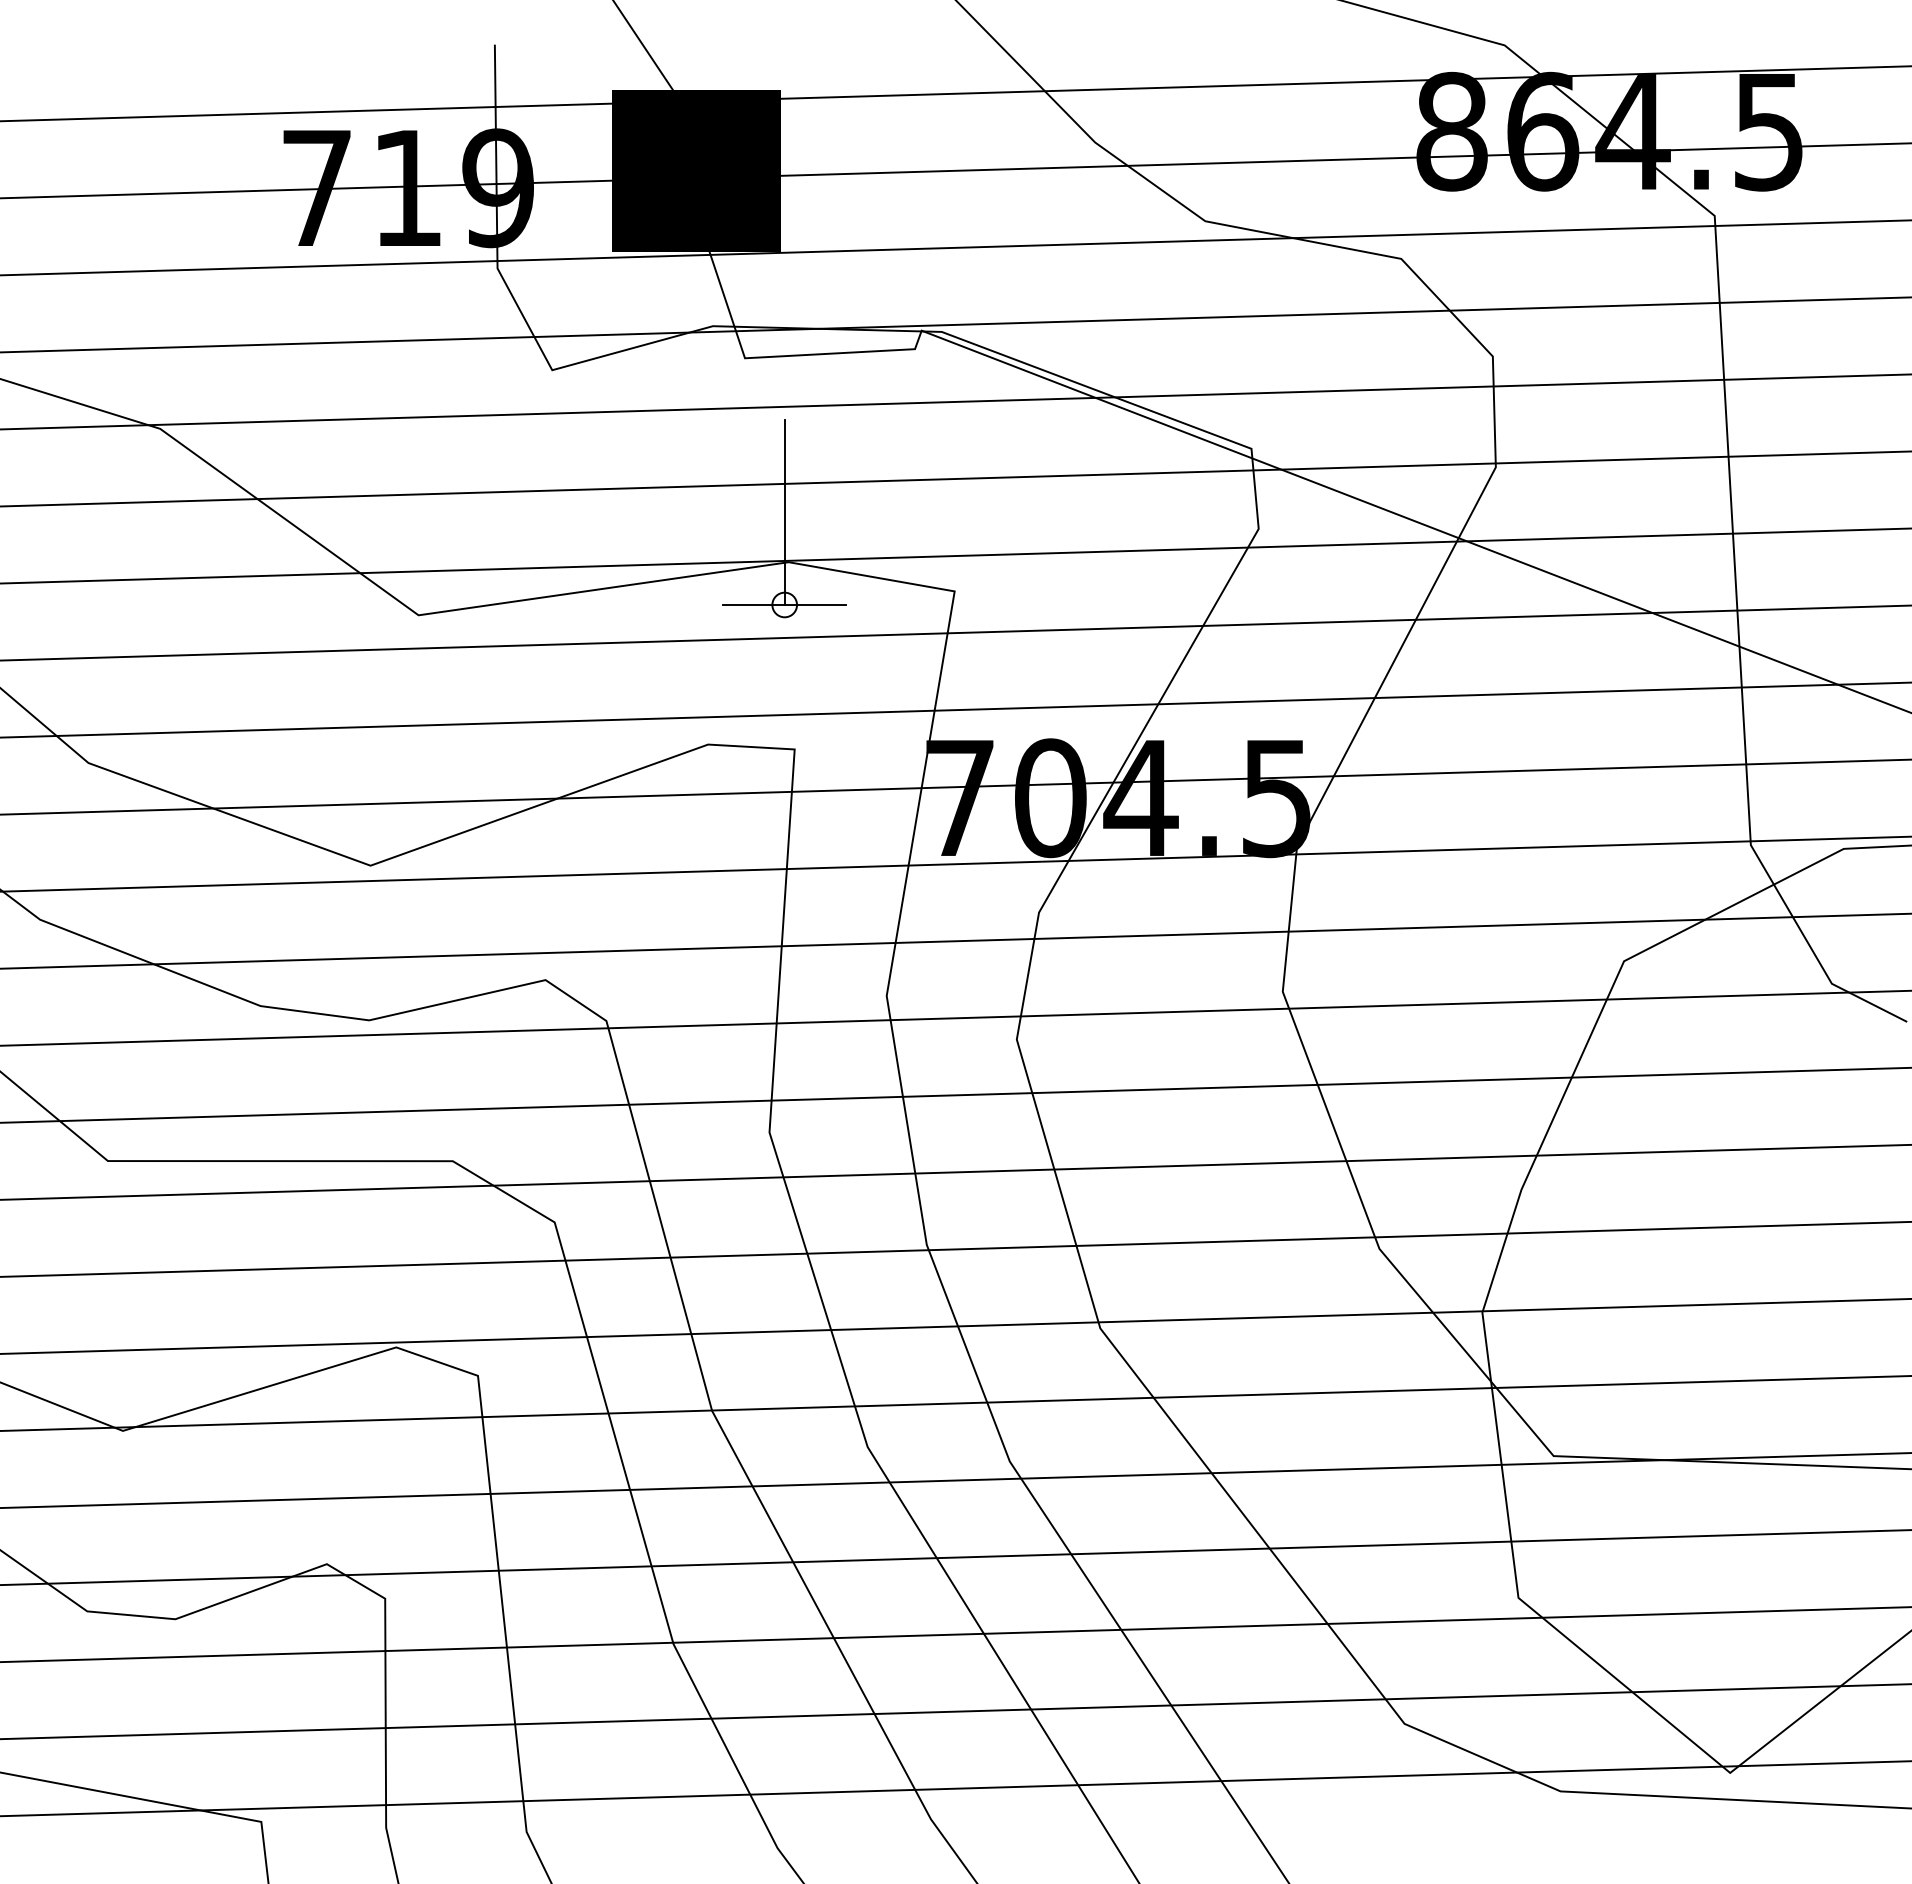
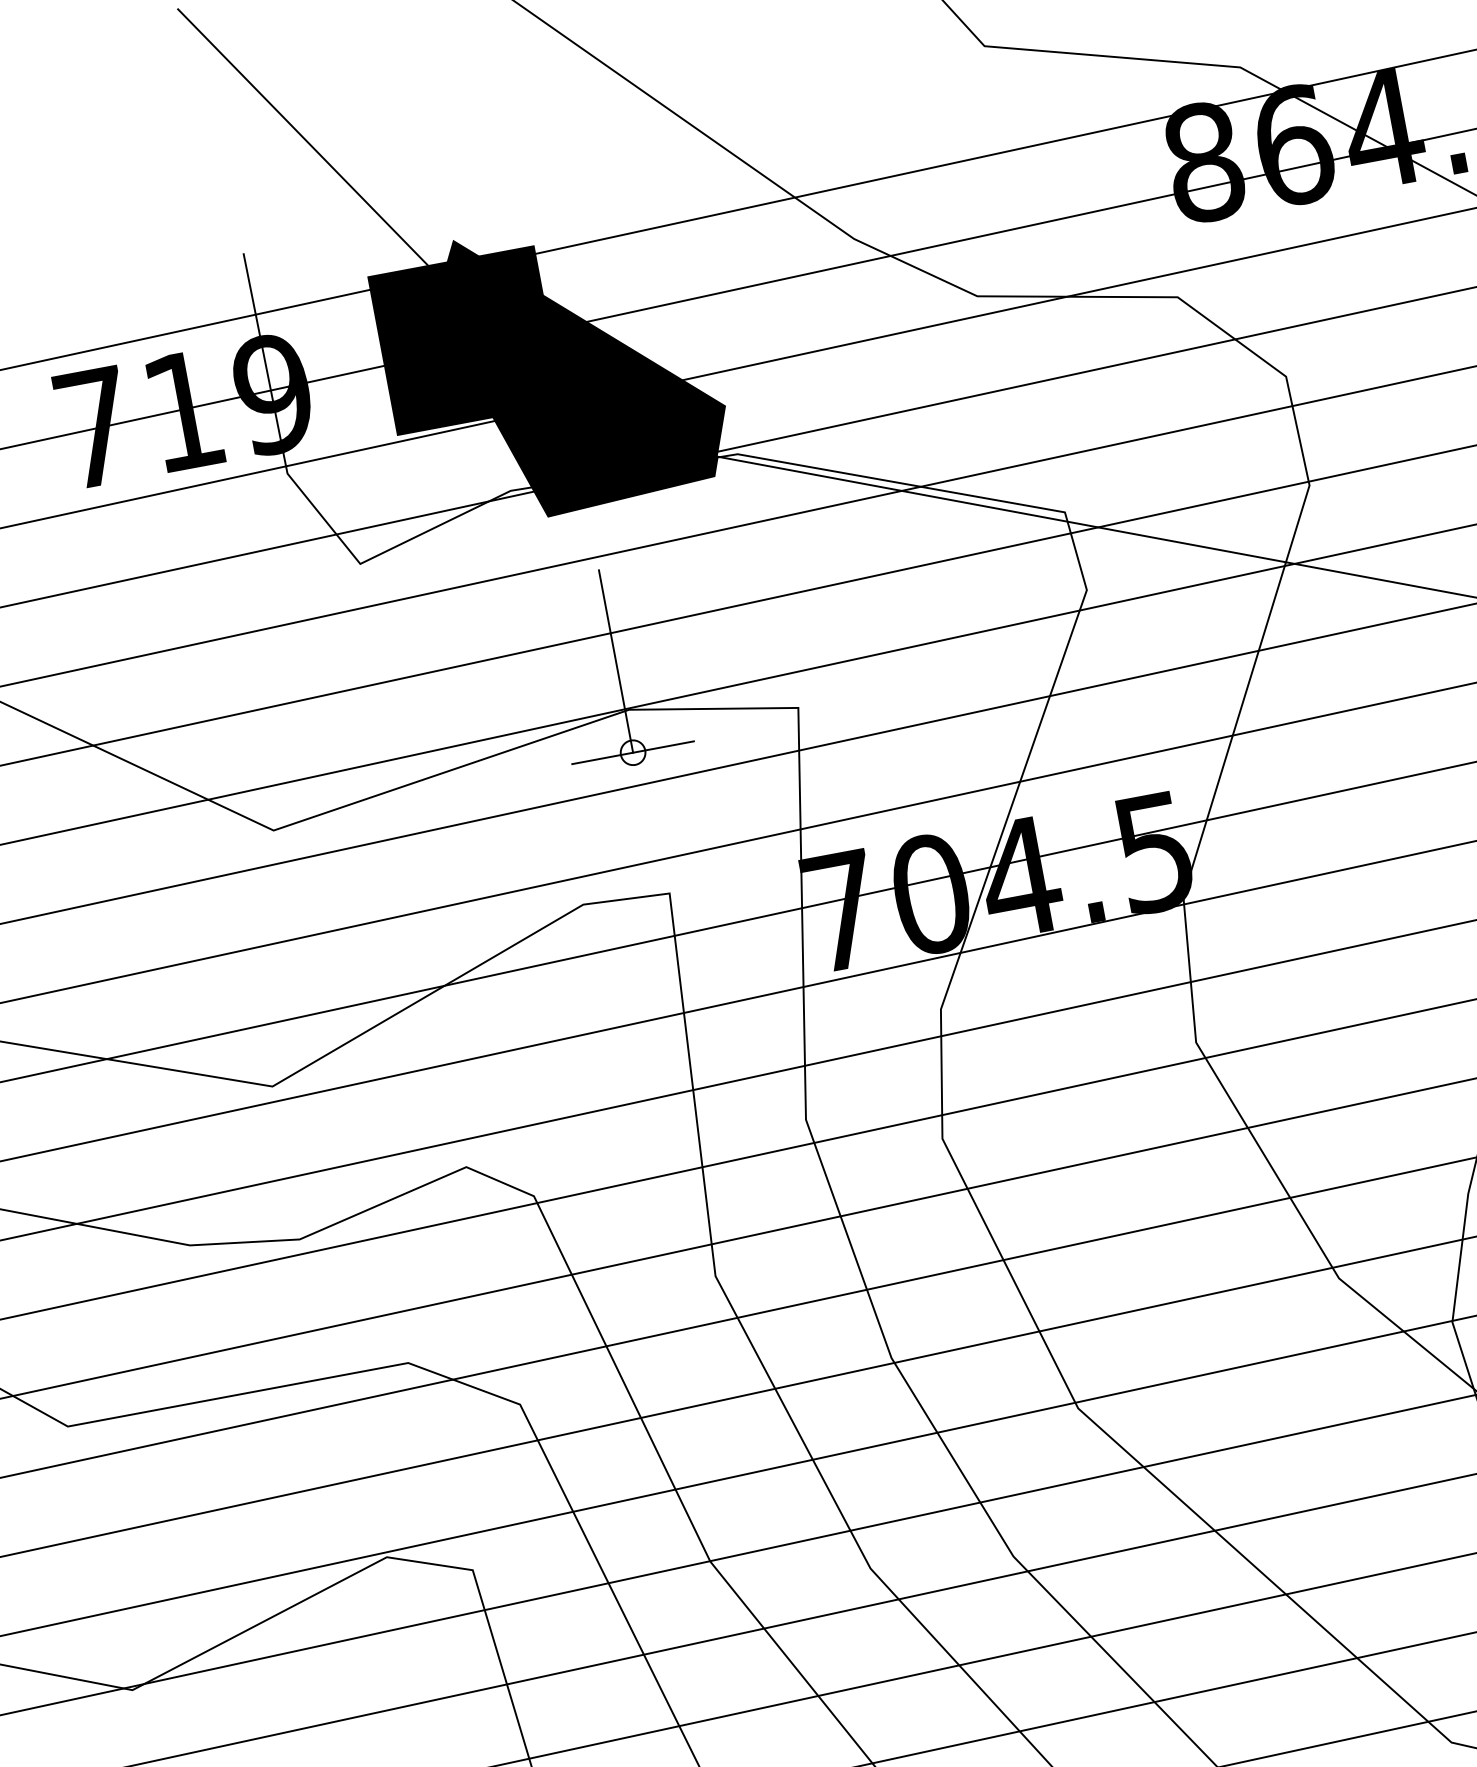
fill: (794, 213) -> (570, 364), added

